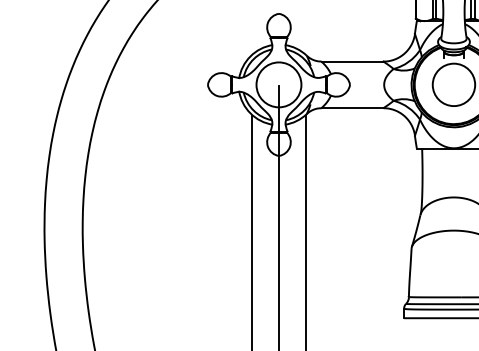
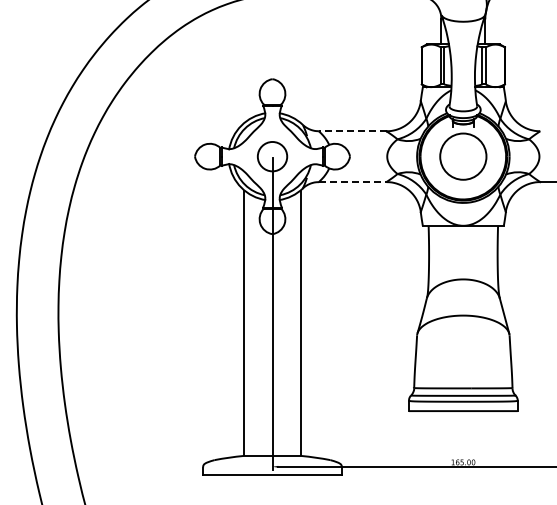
line: (352, 61) -> (352, 131), solid -> dashed
circle: (278, 84) -> (272, 156), size x0.6
line: (352, 108) -> (352, 182), solid -> dashed

